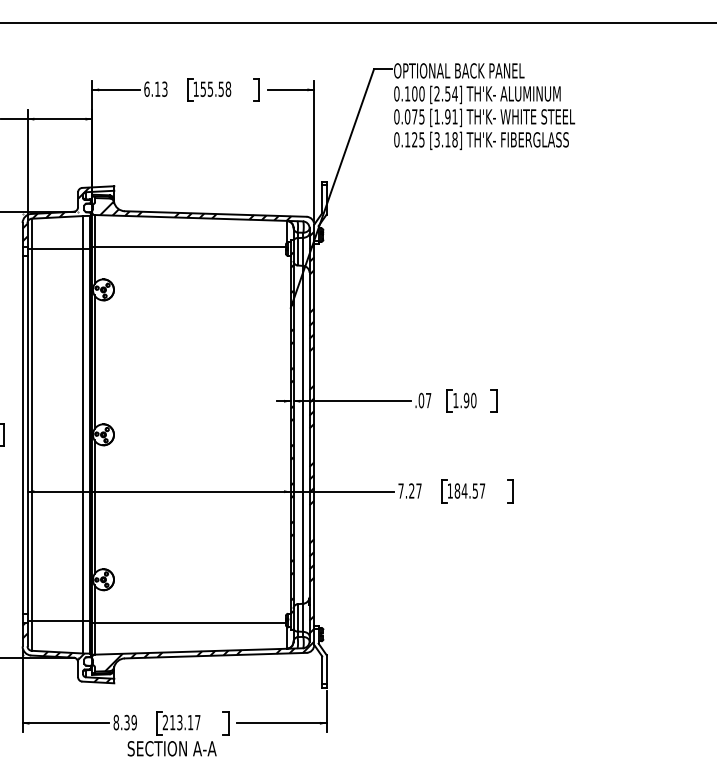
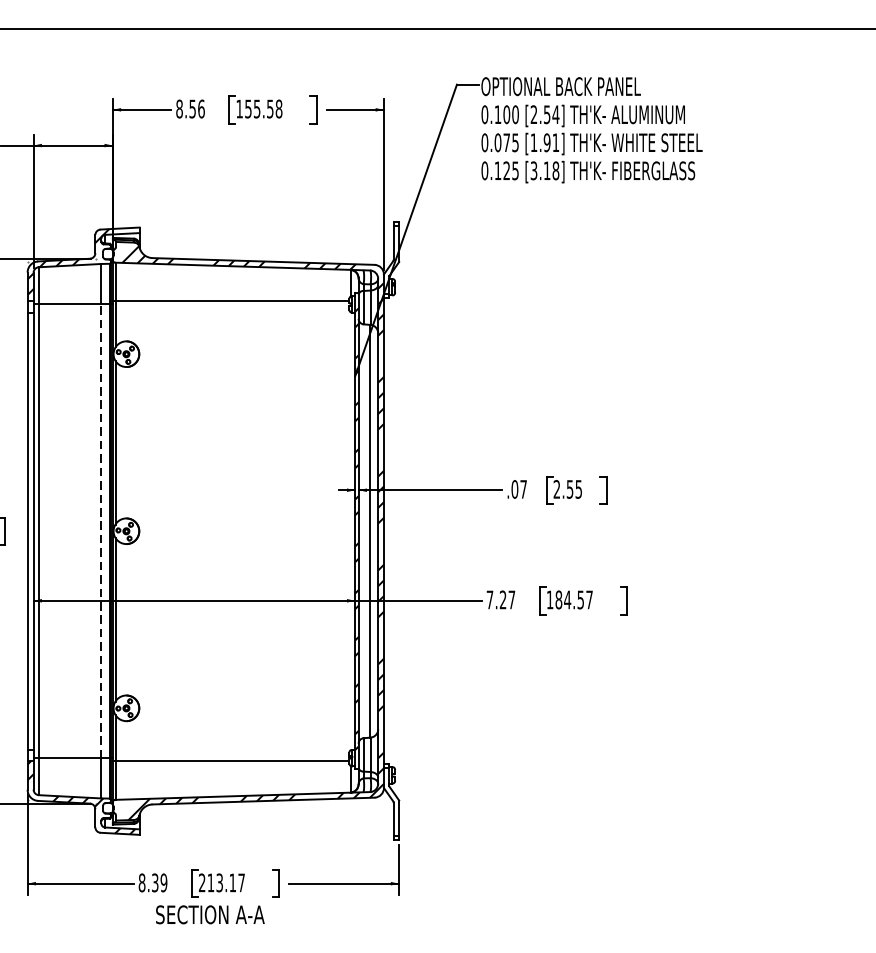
text: (155, 88) -> (189, 108), 6.13 -> 8.56
text: (464, 400) -> (567, 489), 1.90 -> 2.55
line: (82, 434) -> (100, 530), solid -> dashed

